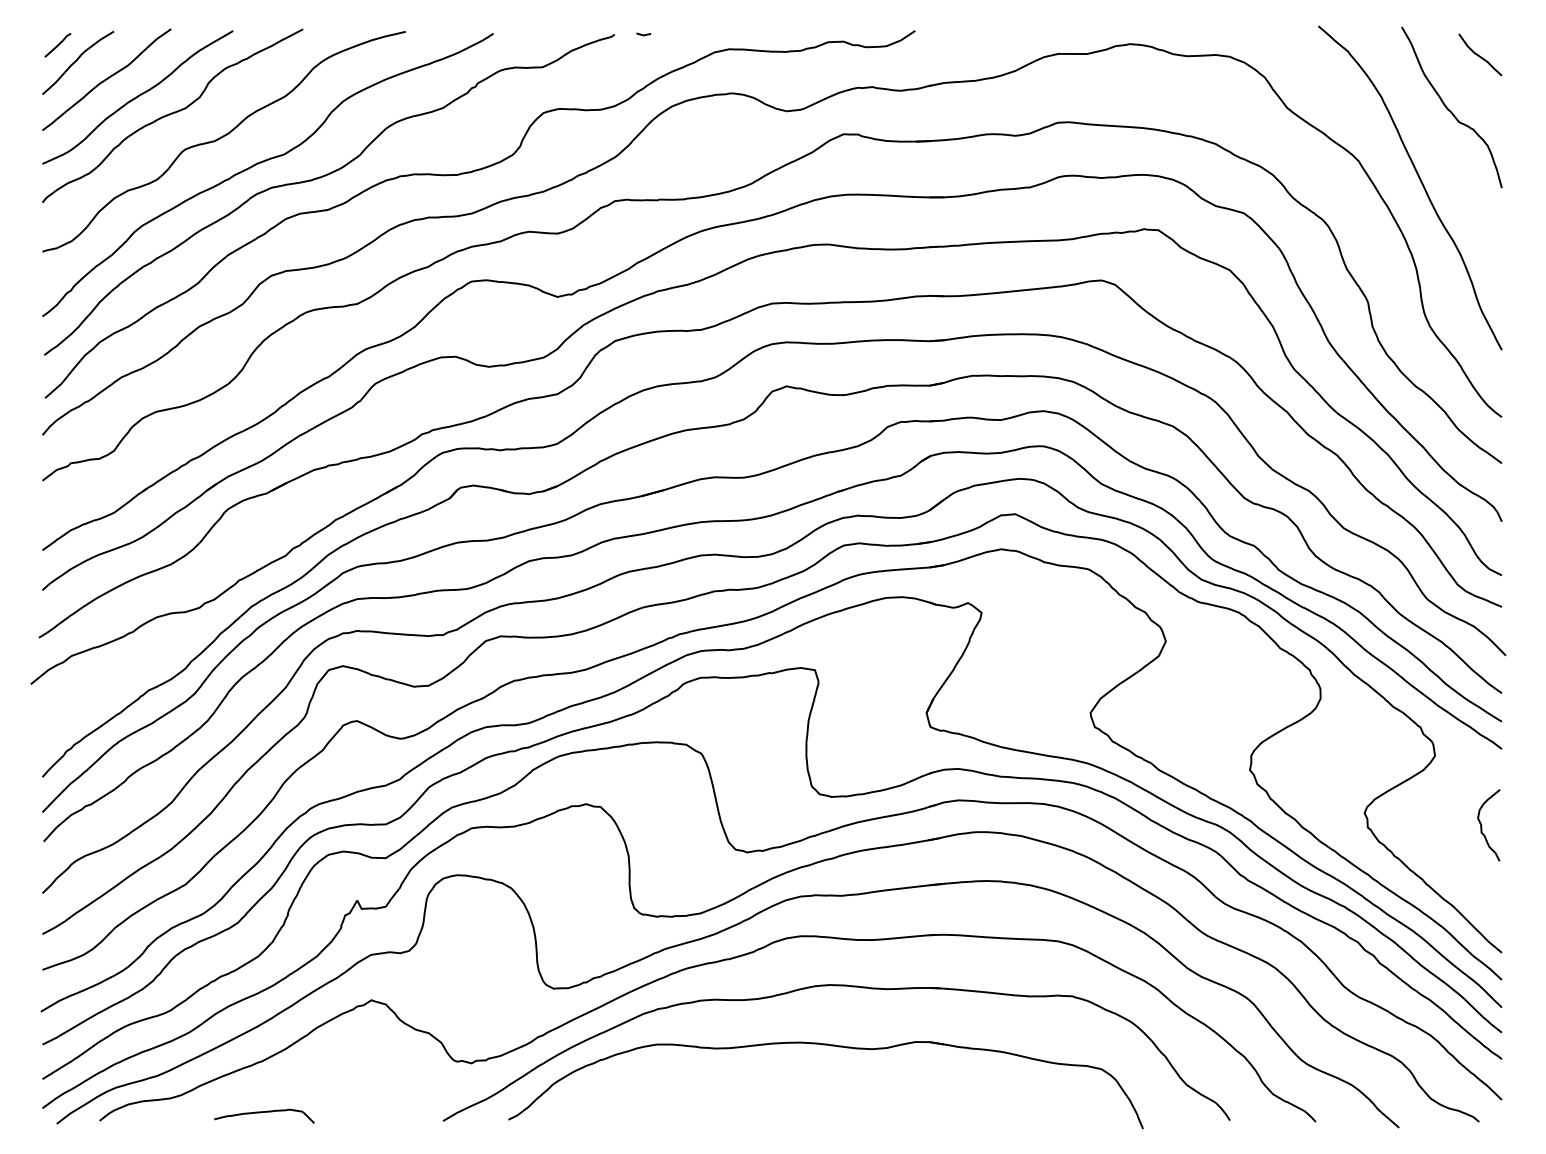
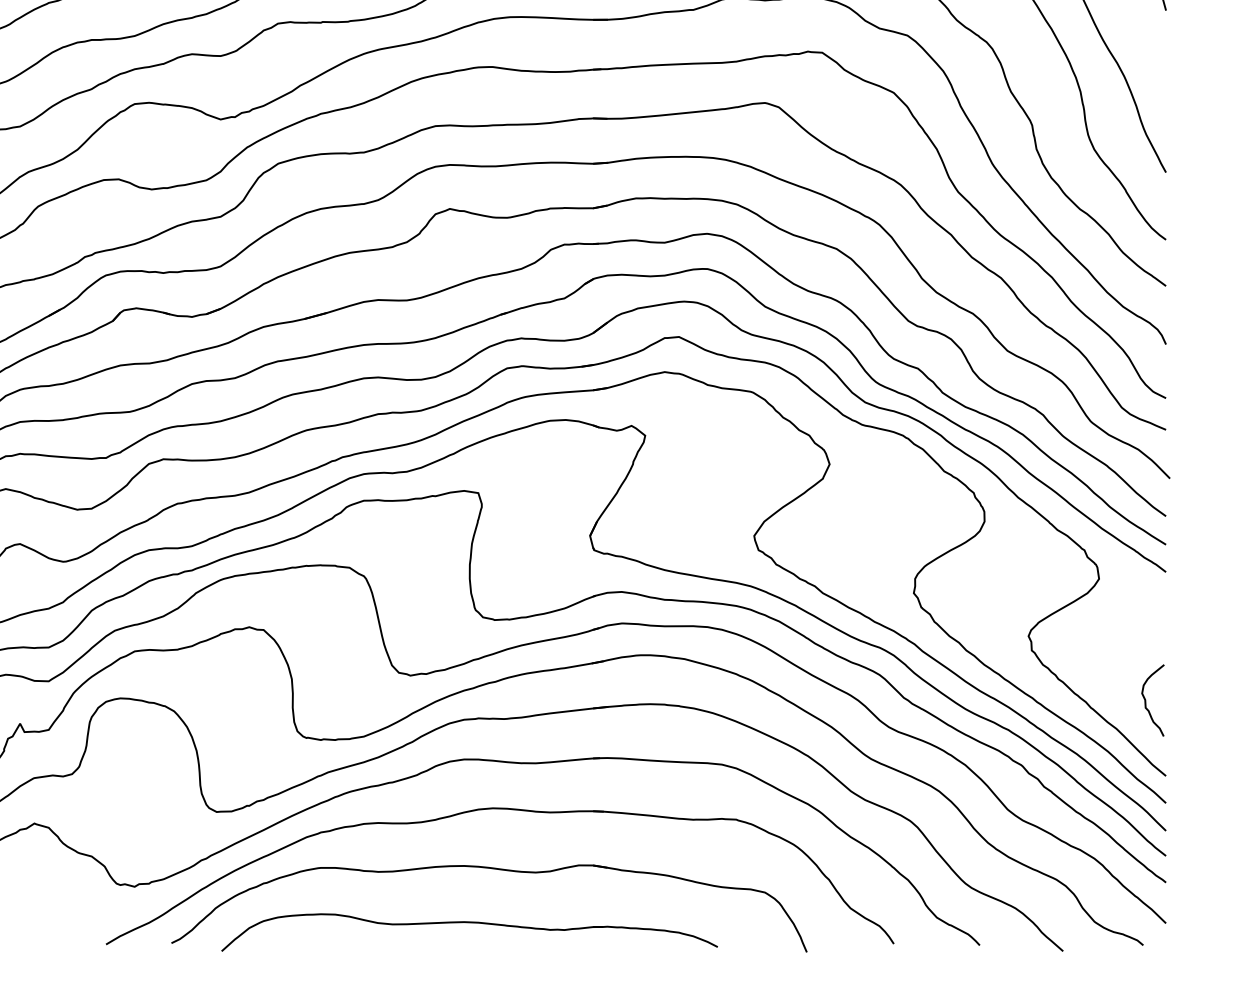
curve: (1482, 825) -> (1146, 700), moved
part: (806, 1099) -> (469, 922), added

